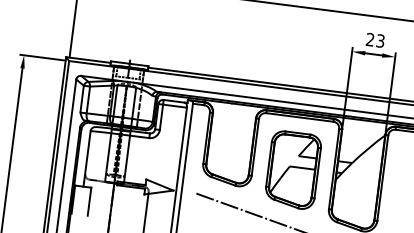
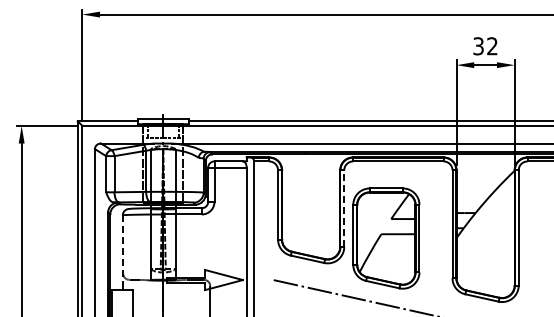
text: (375, 40) -> (485, 46), 23 -> 32
line: (255, 147) -> (344, 208), solid -> dashed
line: (87, 157) -> (122, 250), solid -> dashed
part: (293, 170) -> (386, 238), moved

